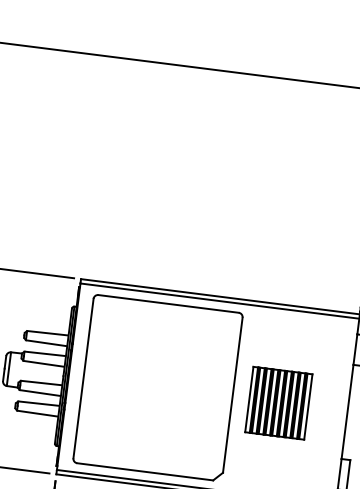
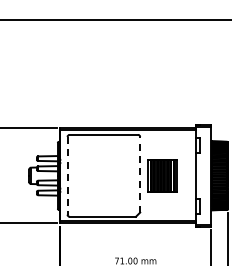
line: (83, 377) -> (67, 175), solid -> dashed
line: (233, 394) -> (140, 174), solid -> dashed

